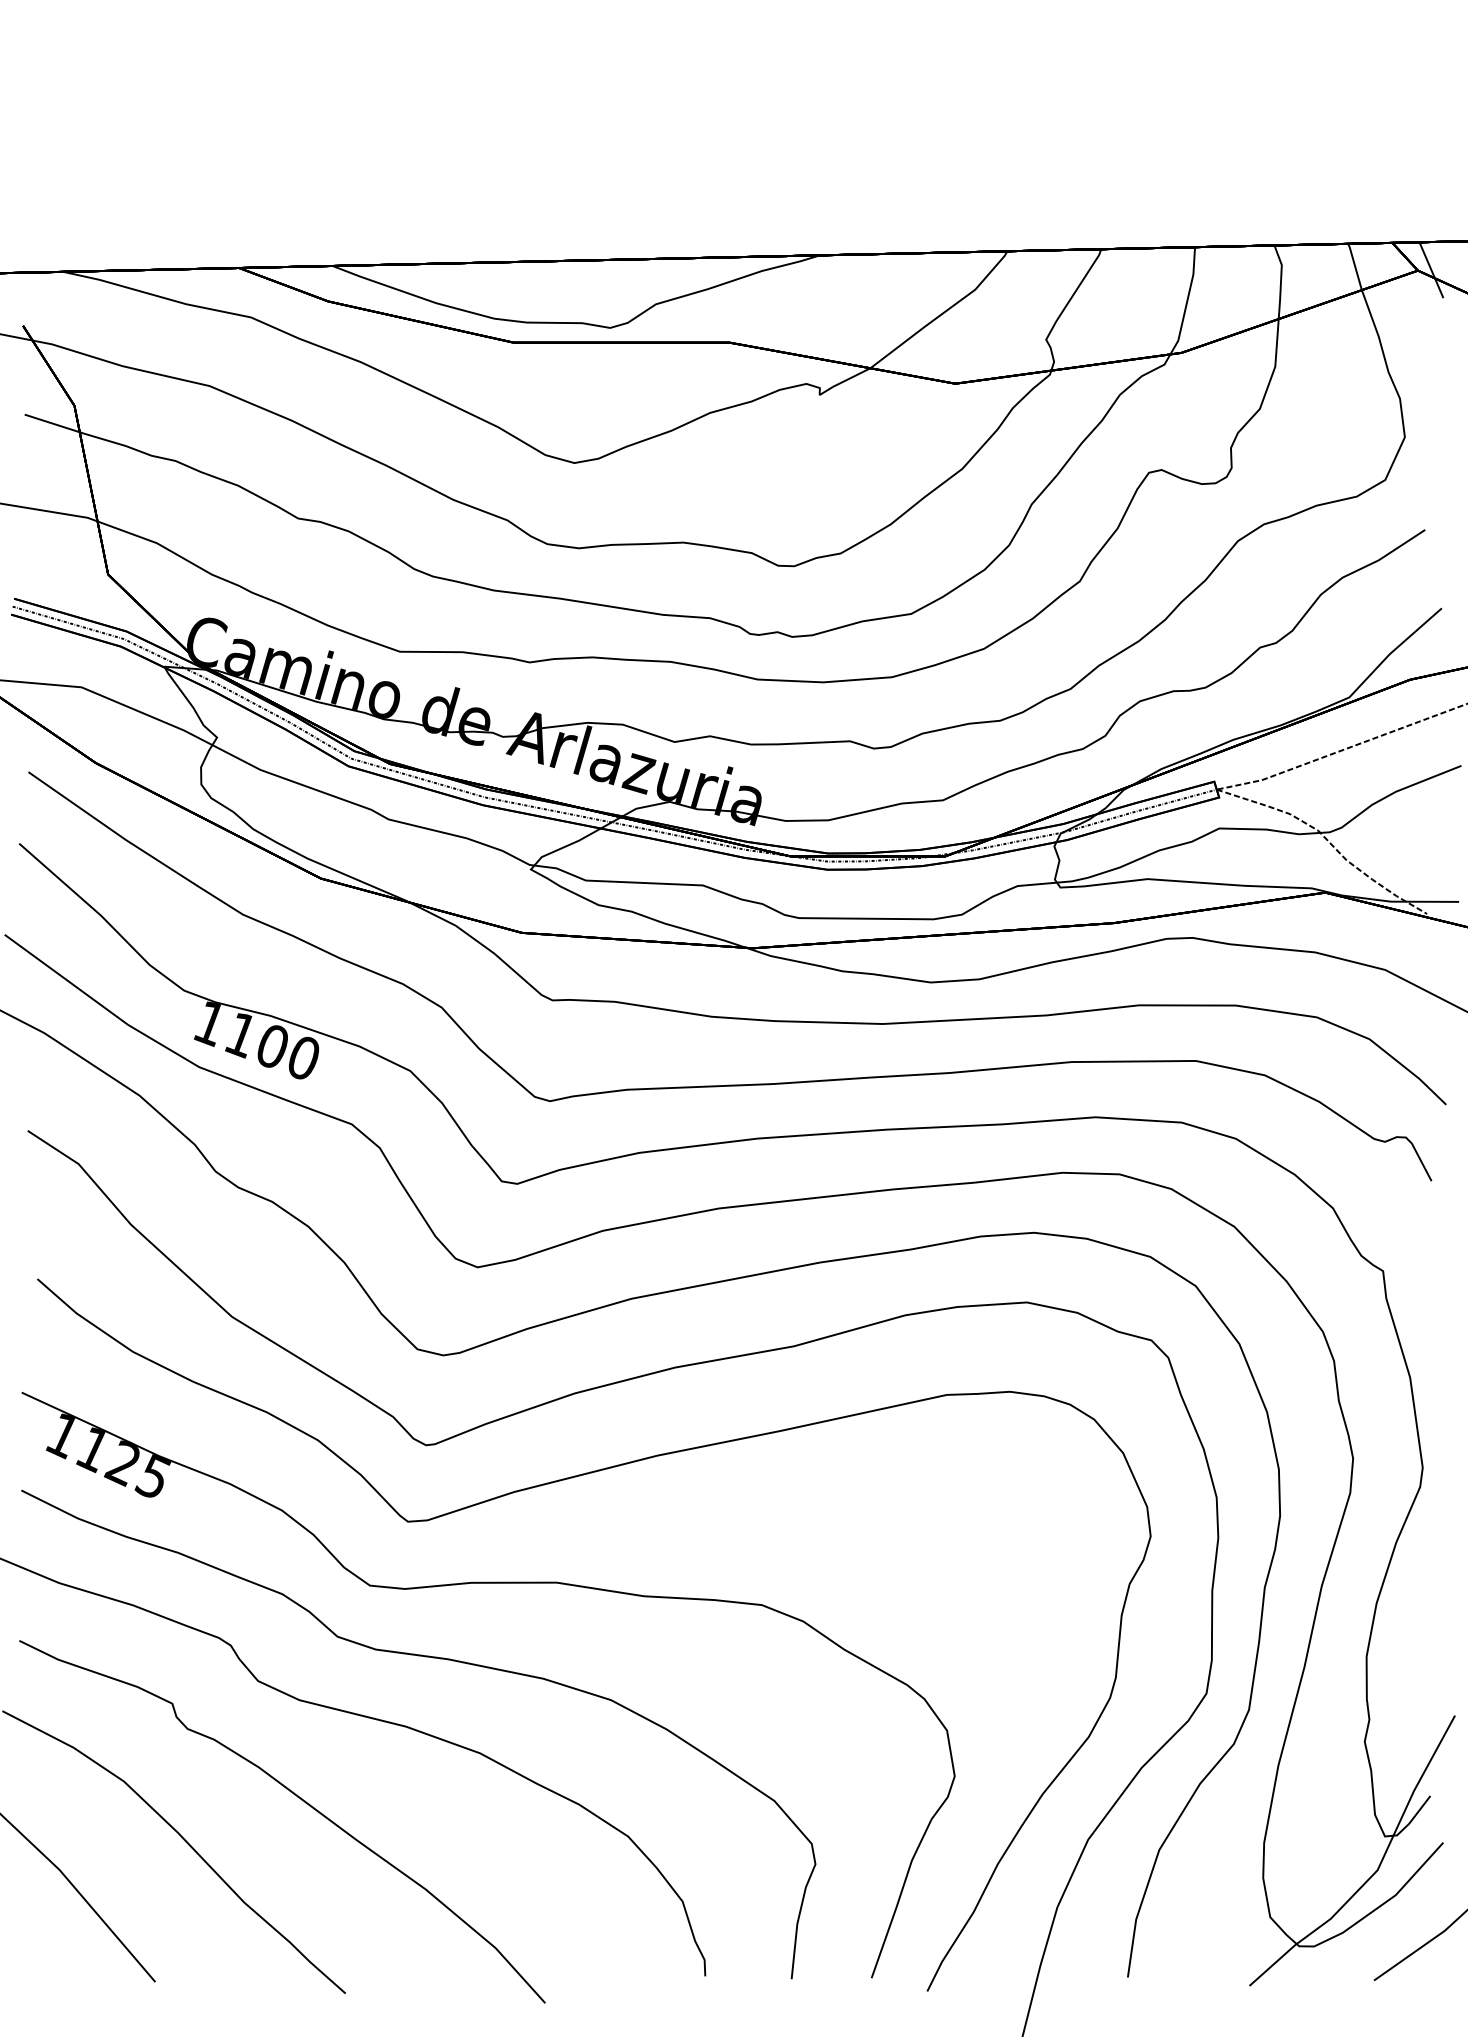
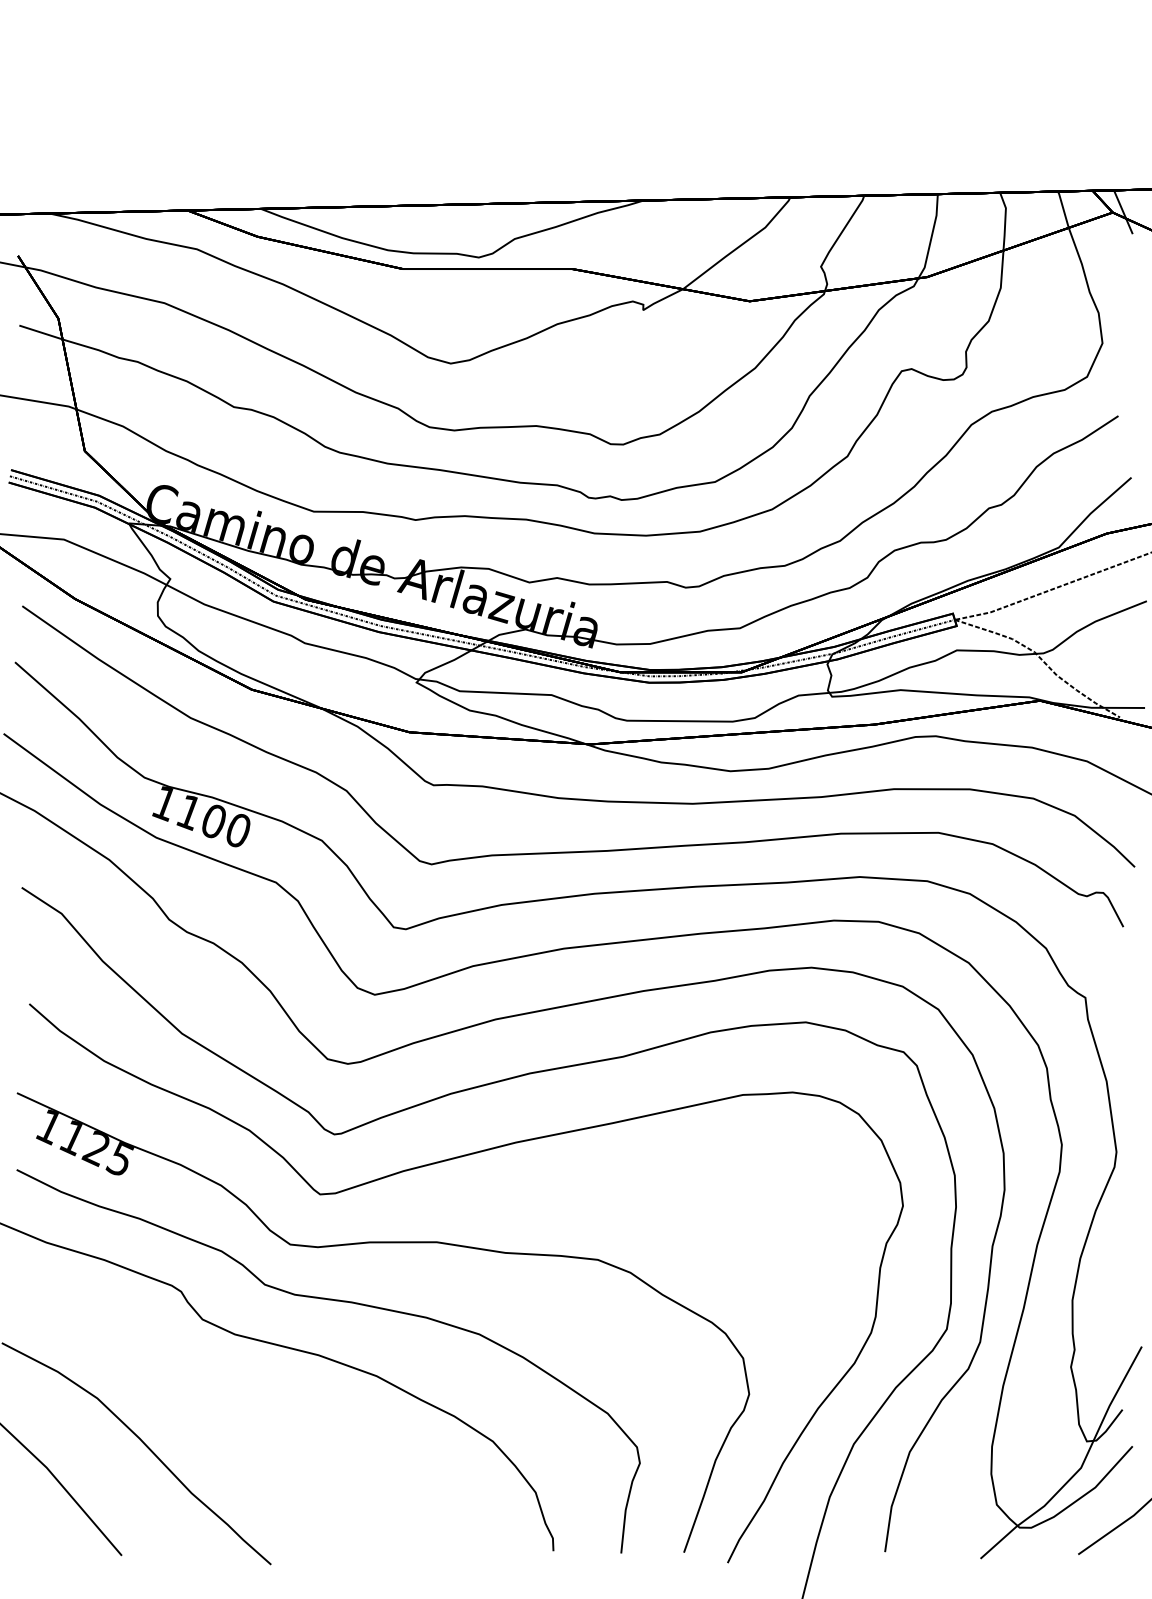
curve: (301, 1800) -> (236, 1413), removed

